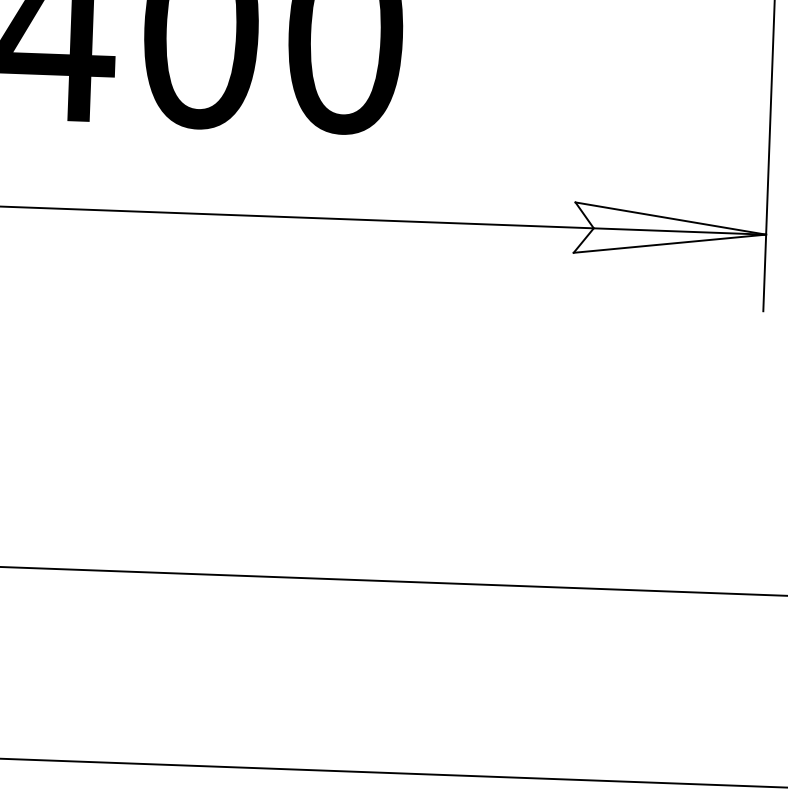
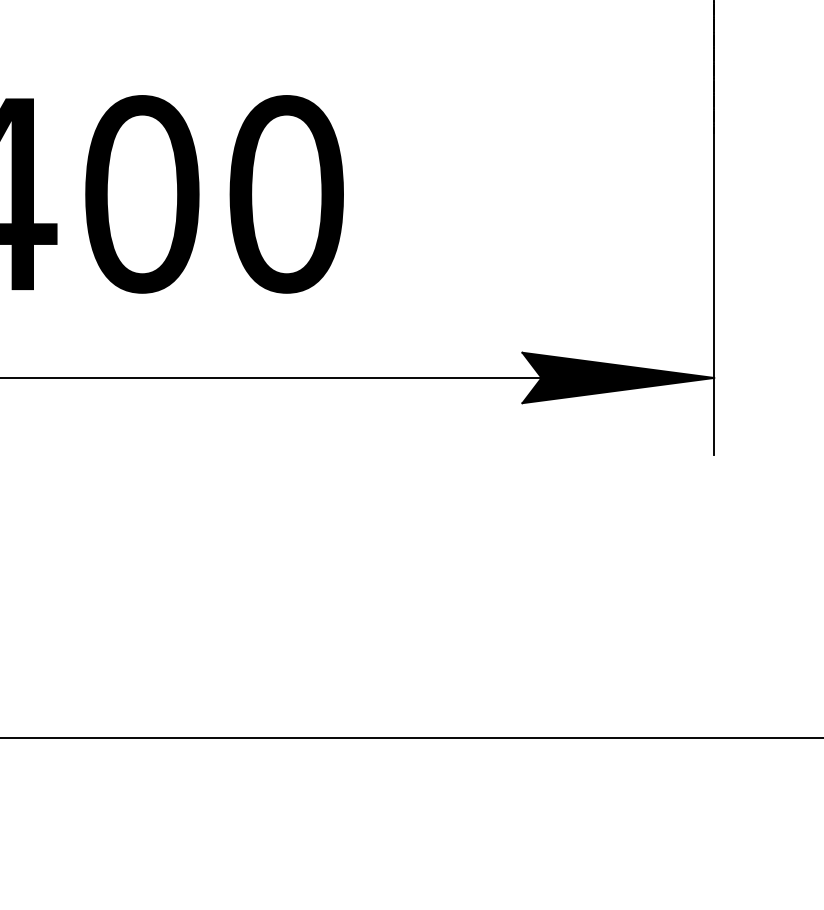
fill: (670, 230) -> (618, 377), added

